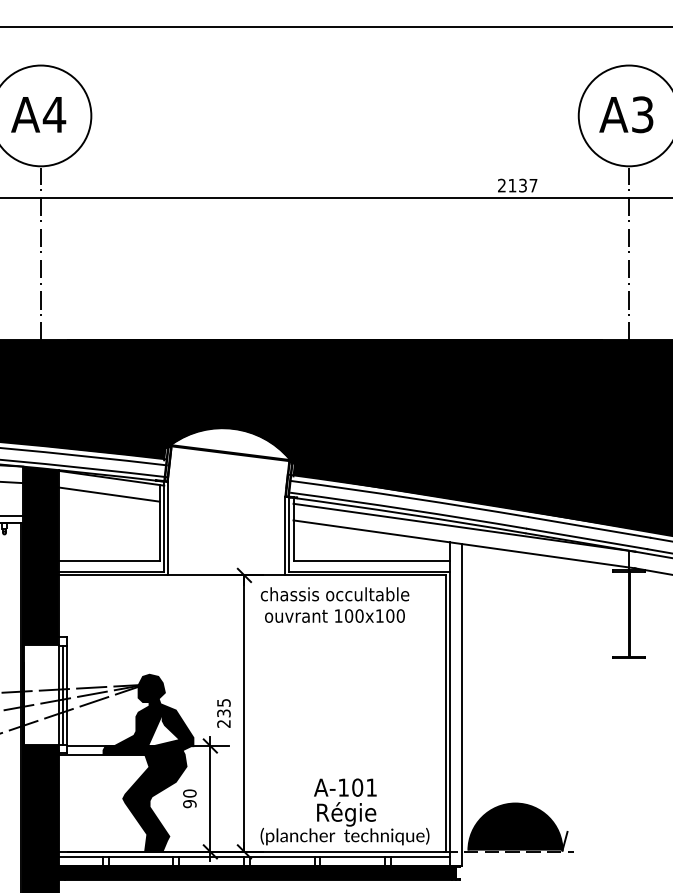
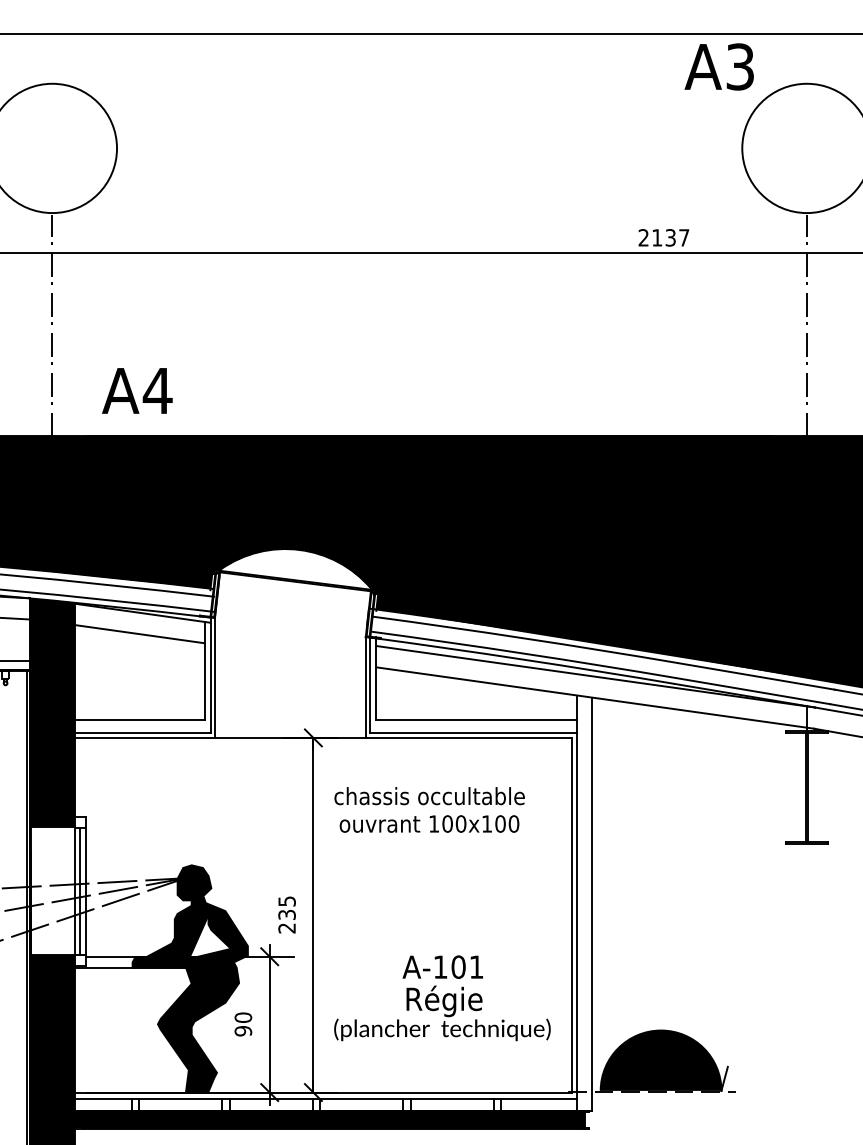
text: (38, 114) -> (137, 390), moved
text: (625, 114) -> (718, 66), moved
text: (334, 604) -> (429, 809), moved
text: (345, 812) -> (442, 998), moved

